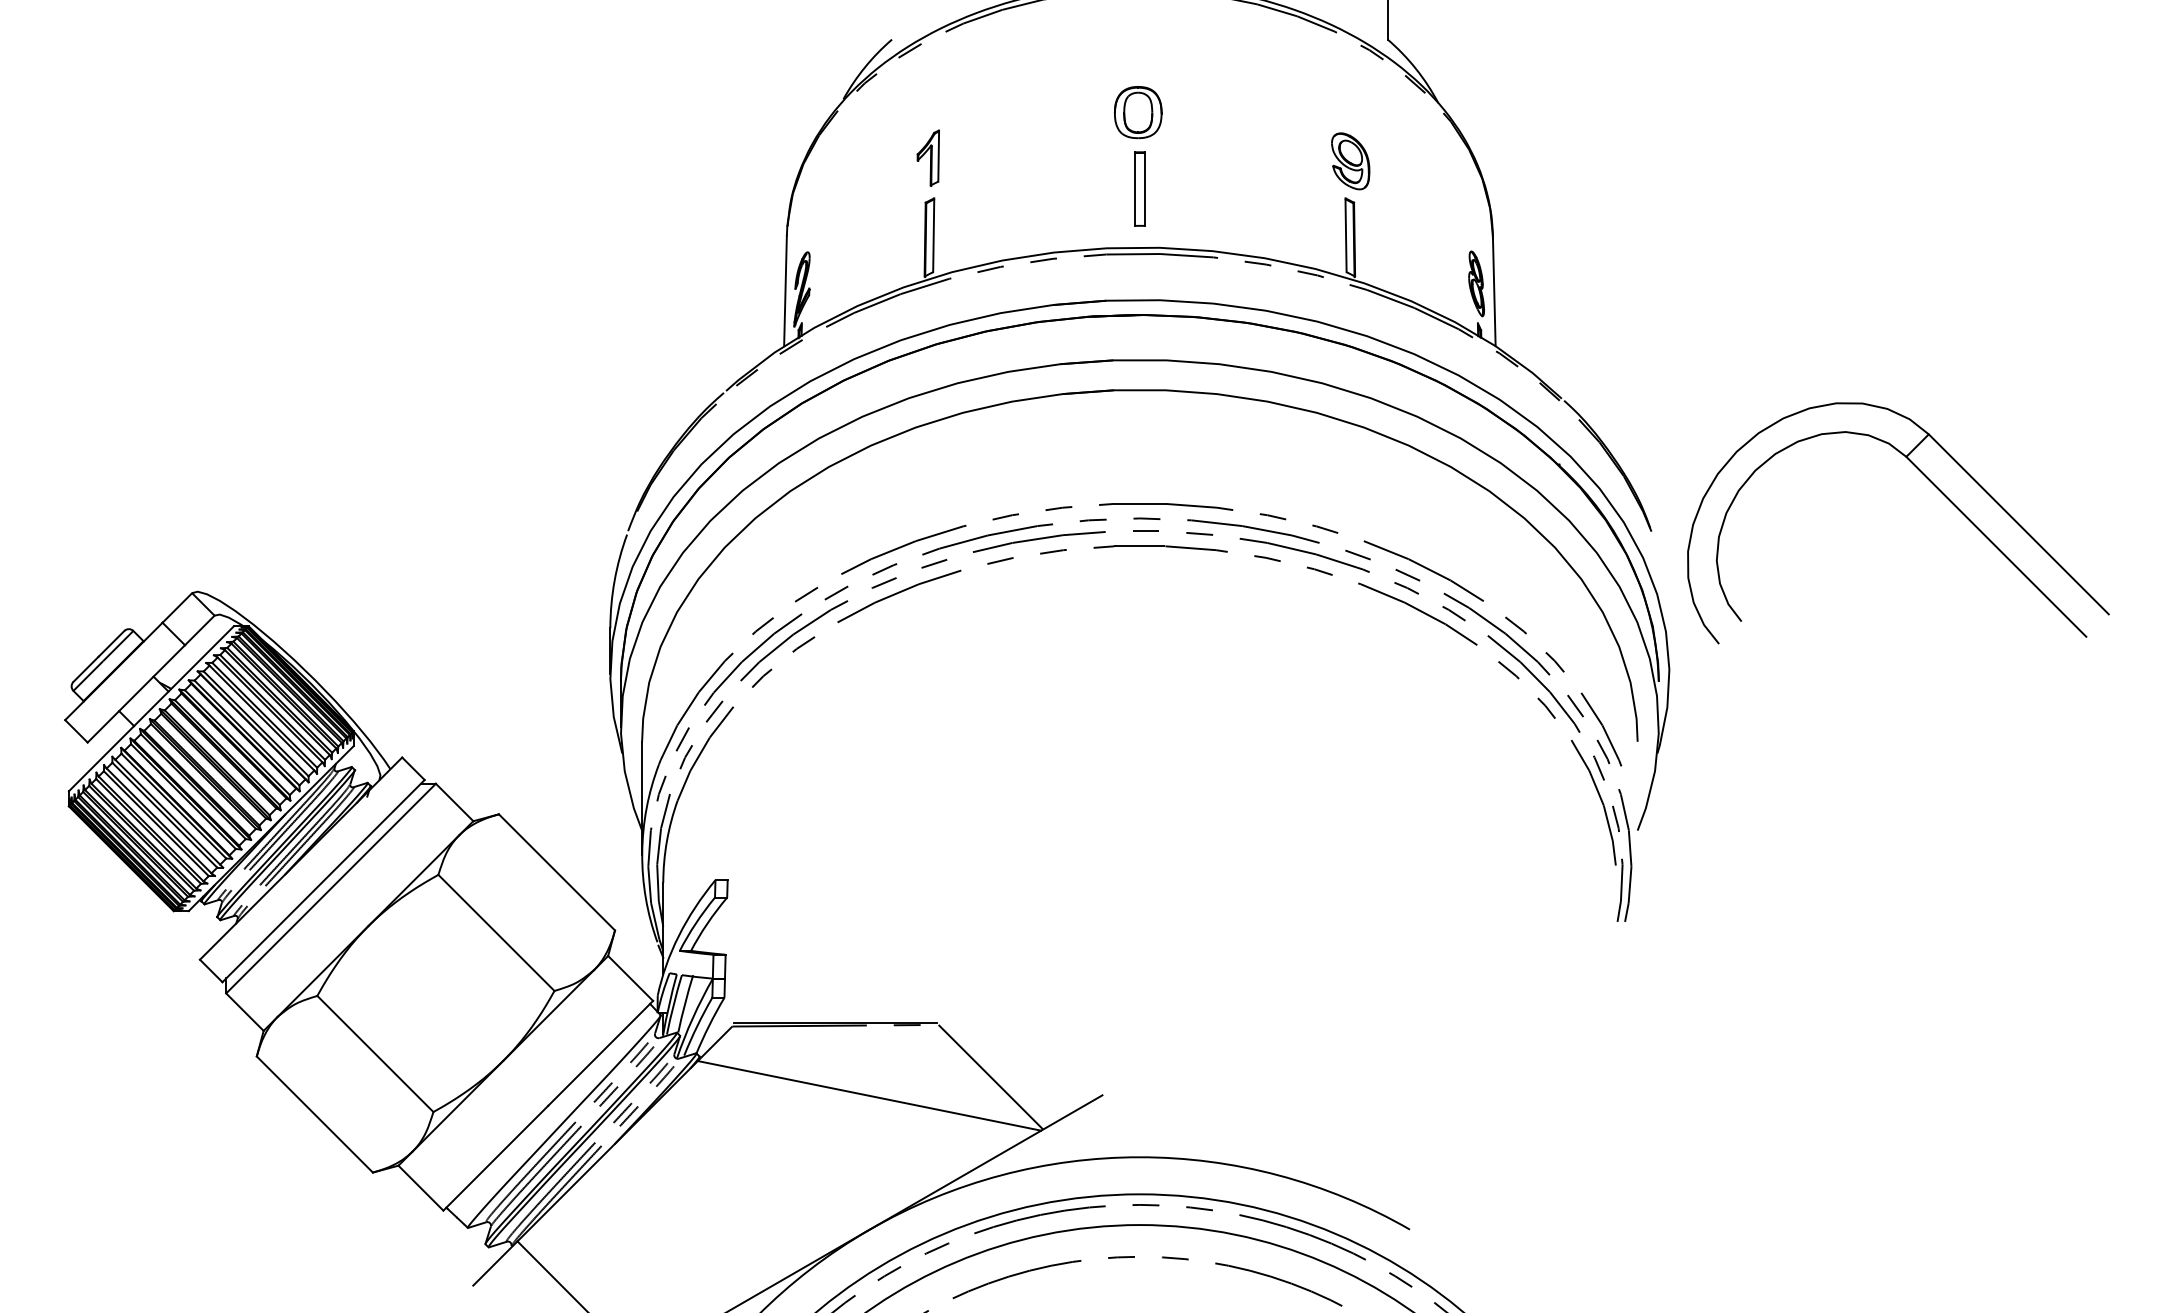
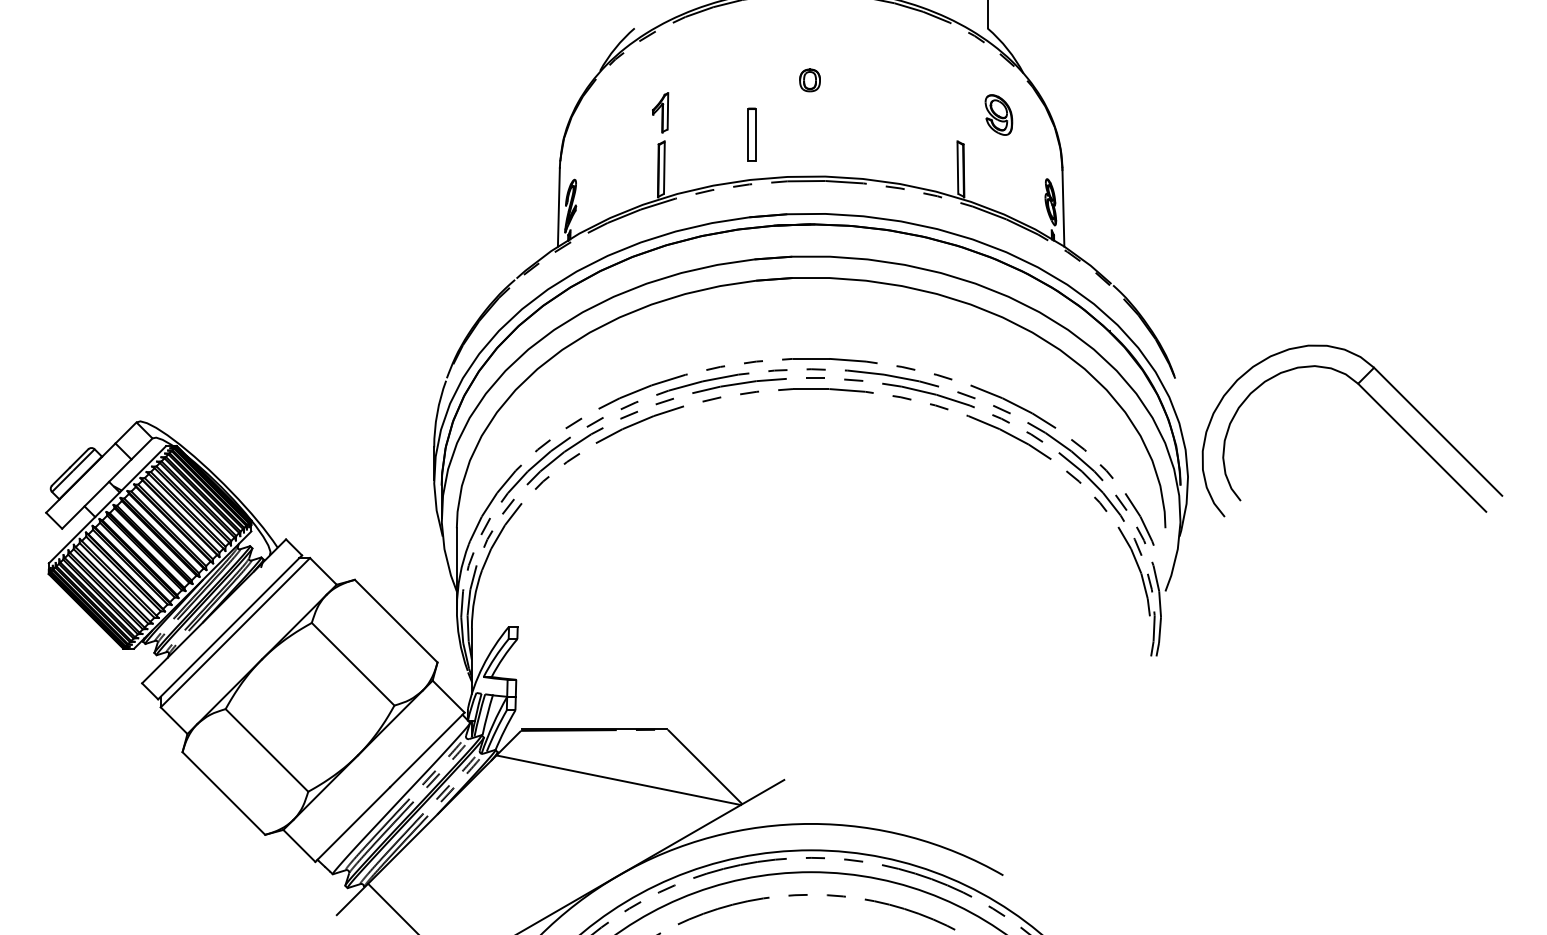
part: (1138, 112) -> (810, 80), size x0.6
part: (1350, 161) -> (998, 115), moved
part: (1139, 188) -> (751, 134), moved
part: (1934, 486) -> (1378, 404), moved

